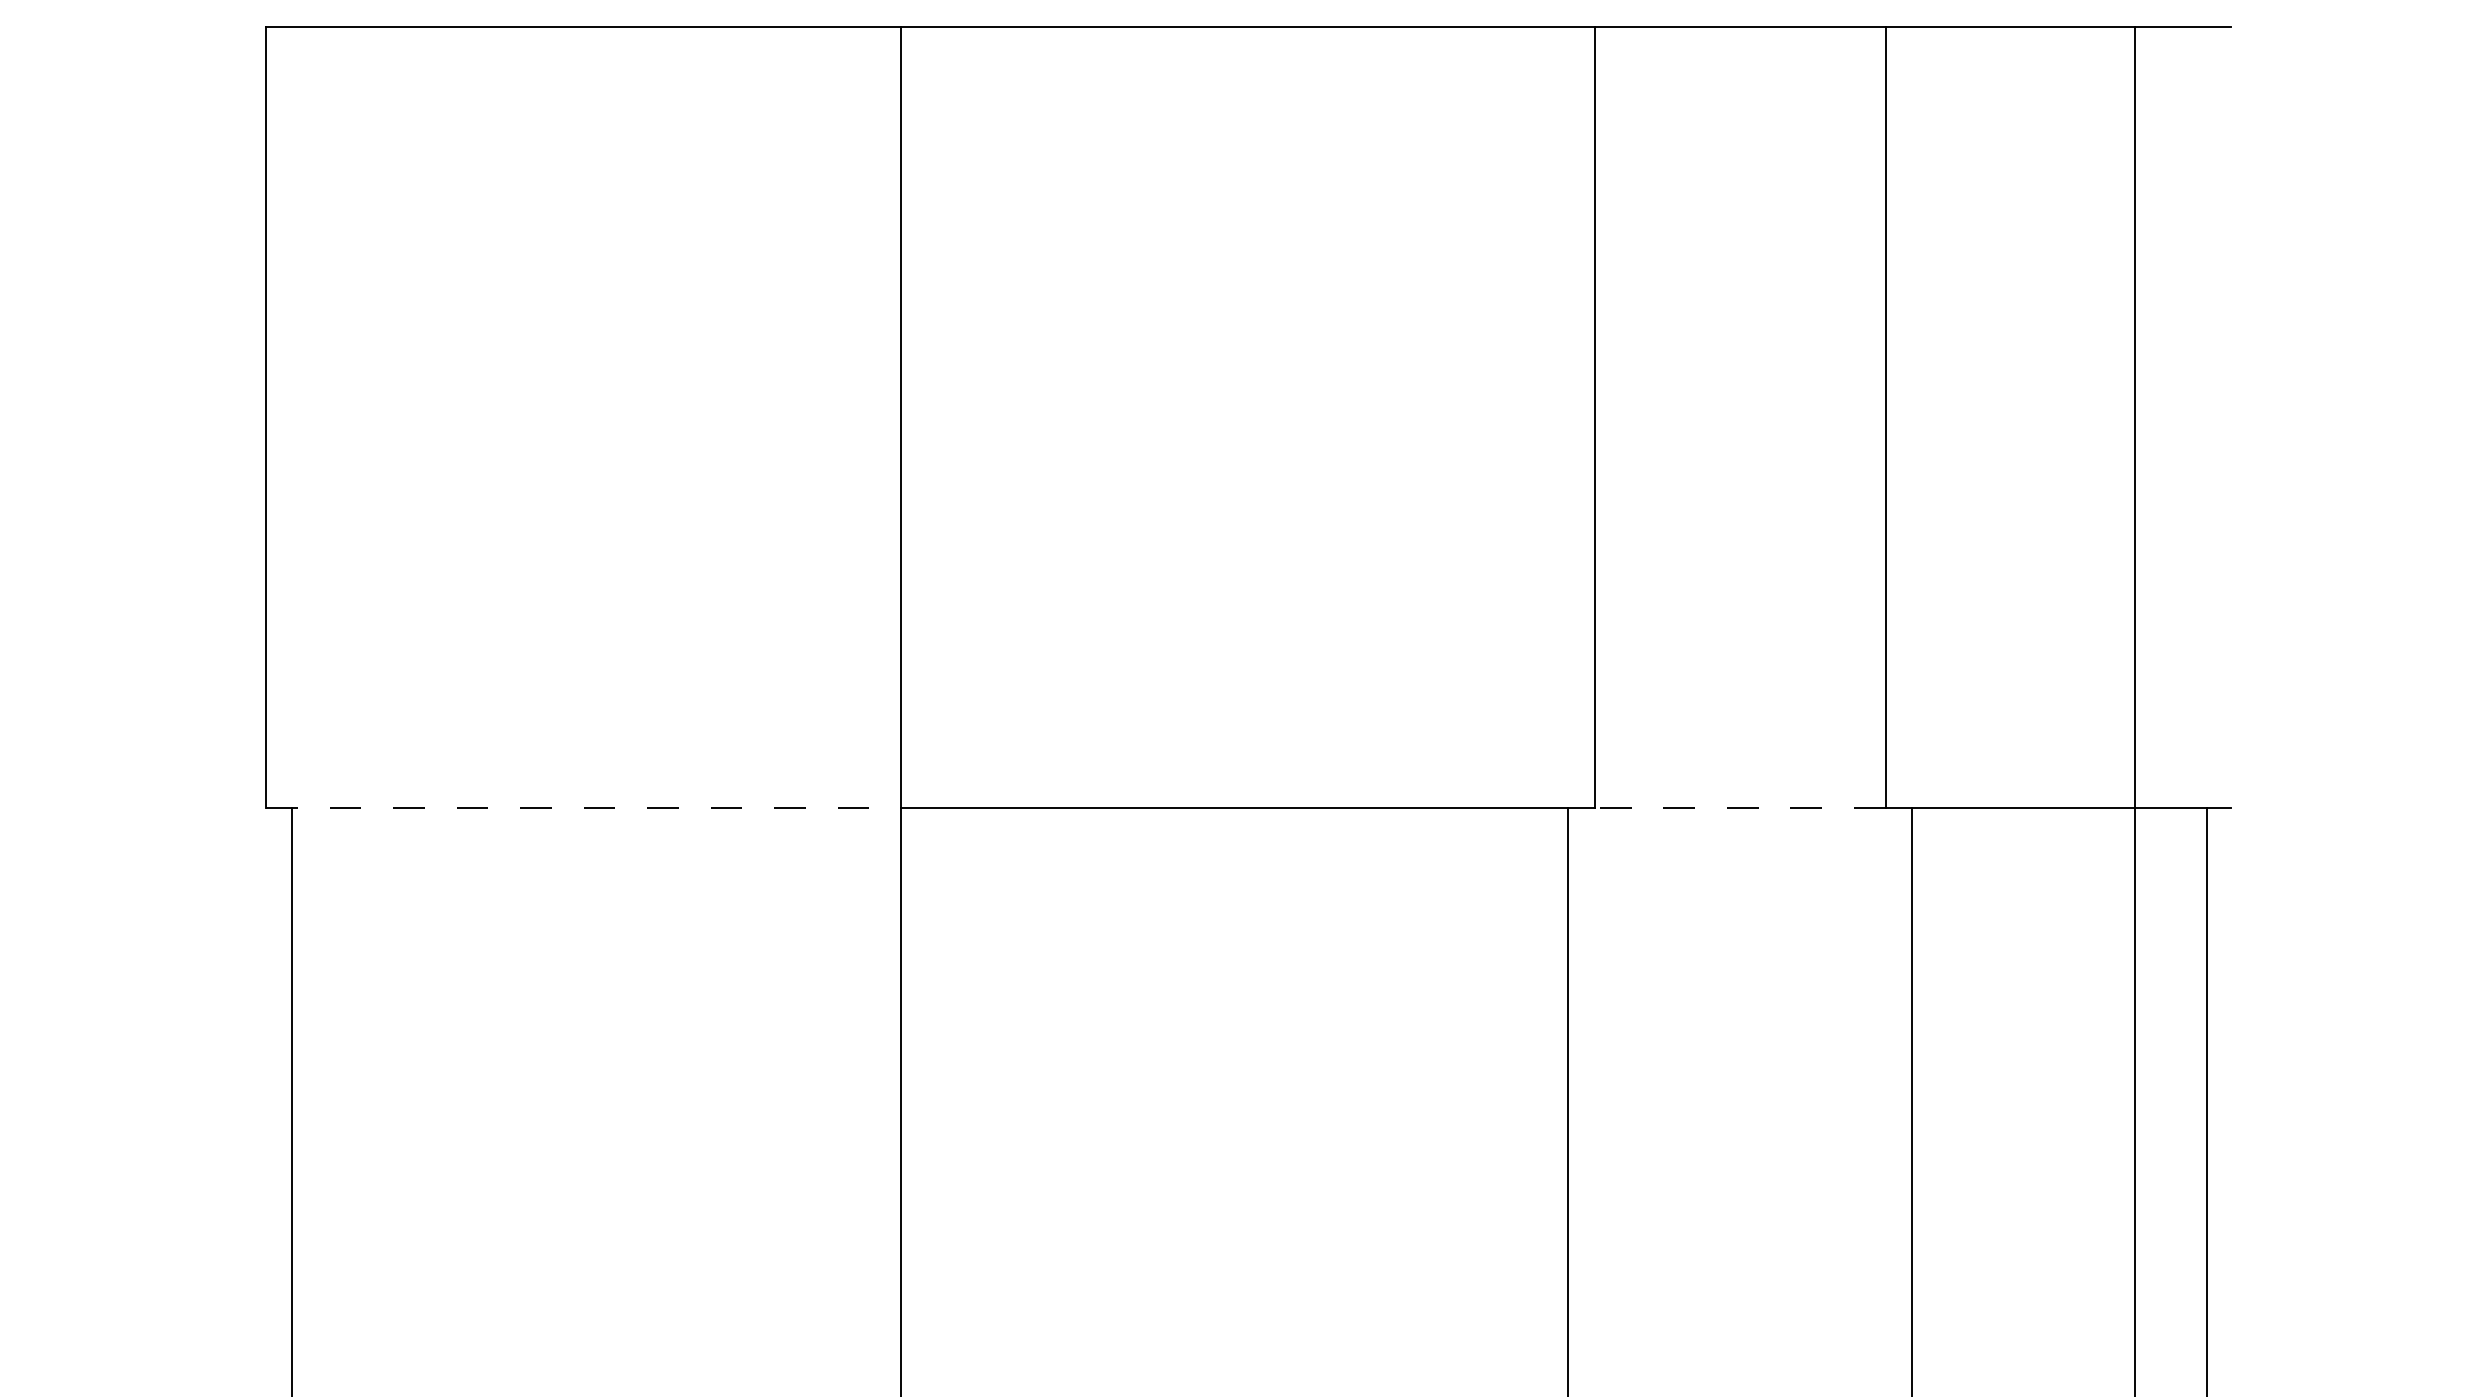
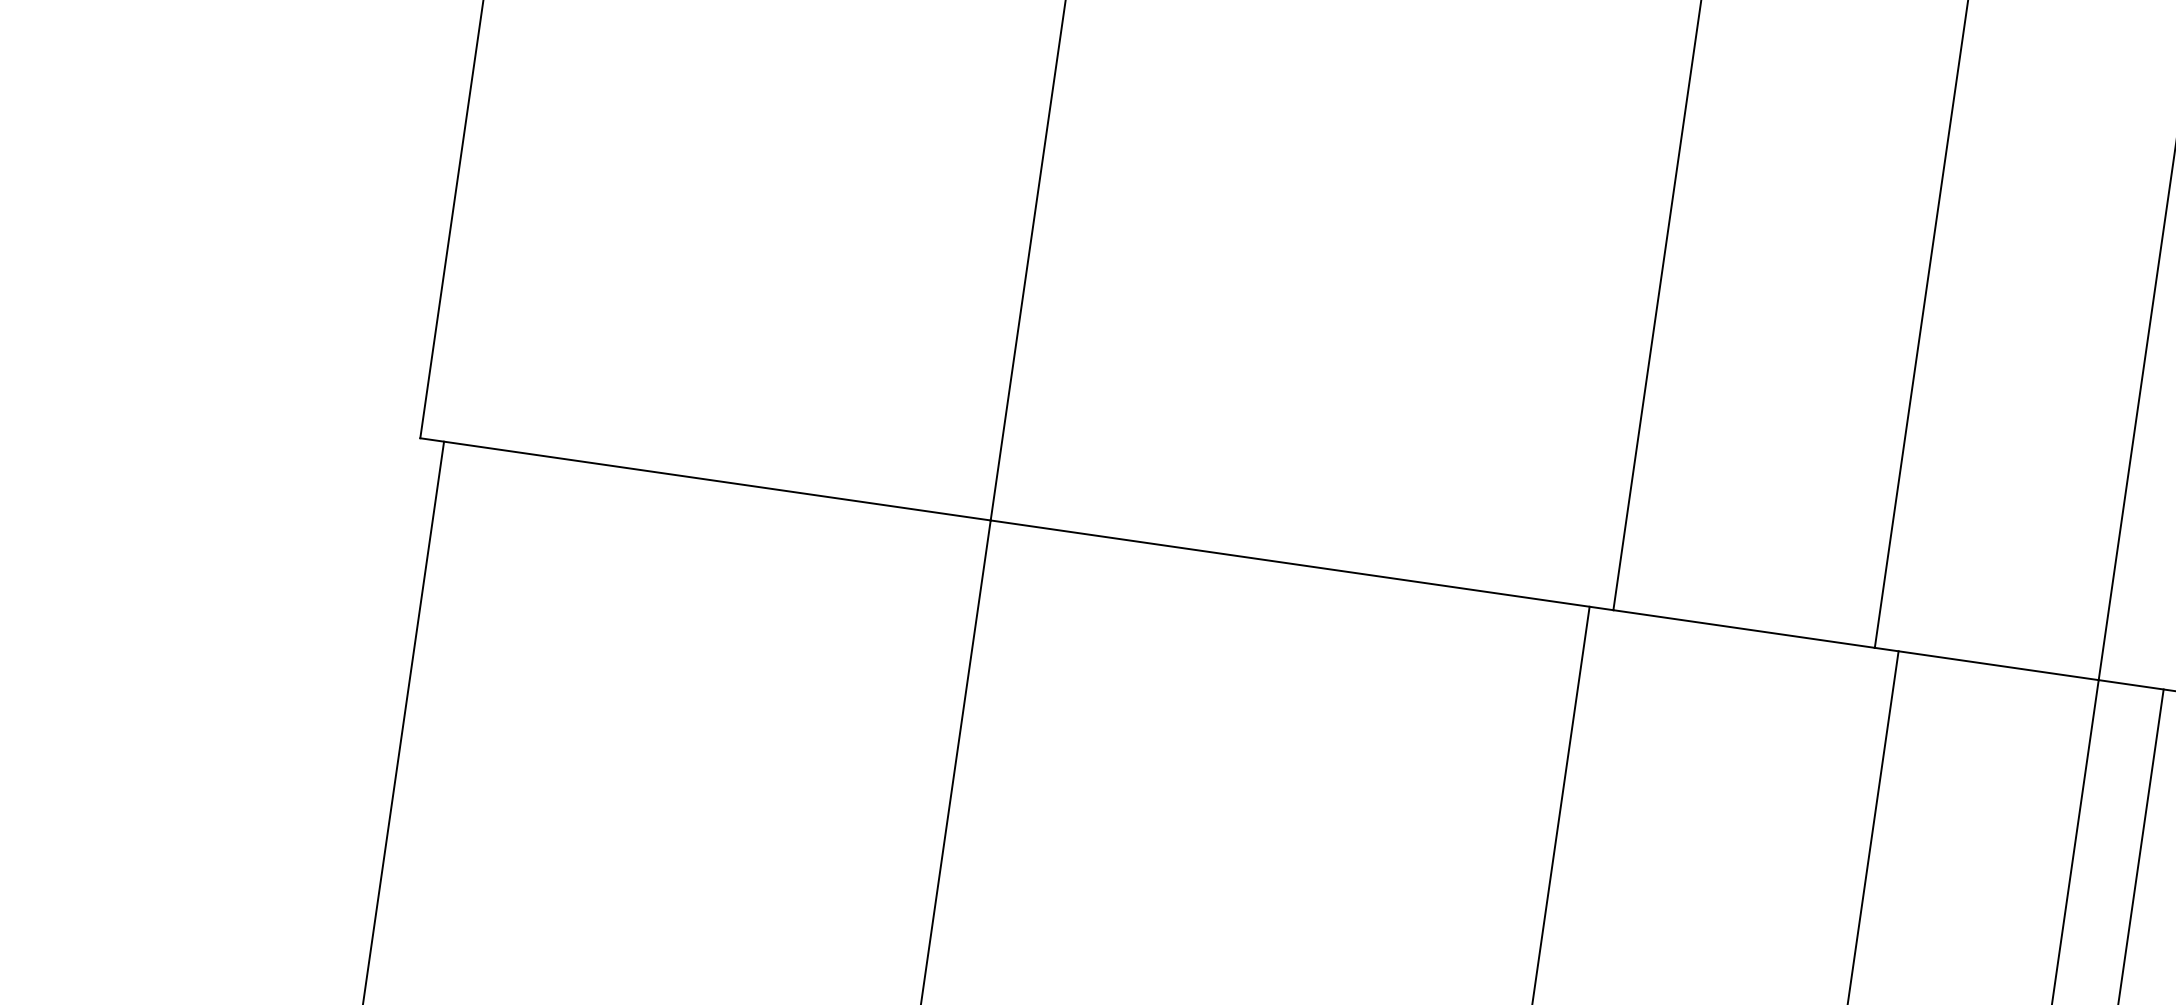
line: (583, 808) -> (705, 479), dashed -> solid
line: (1740, 808) -> (1744, 629), dashed -> solid

